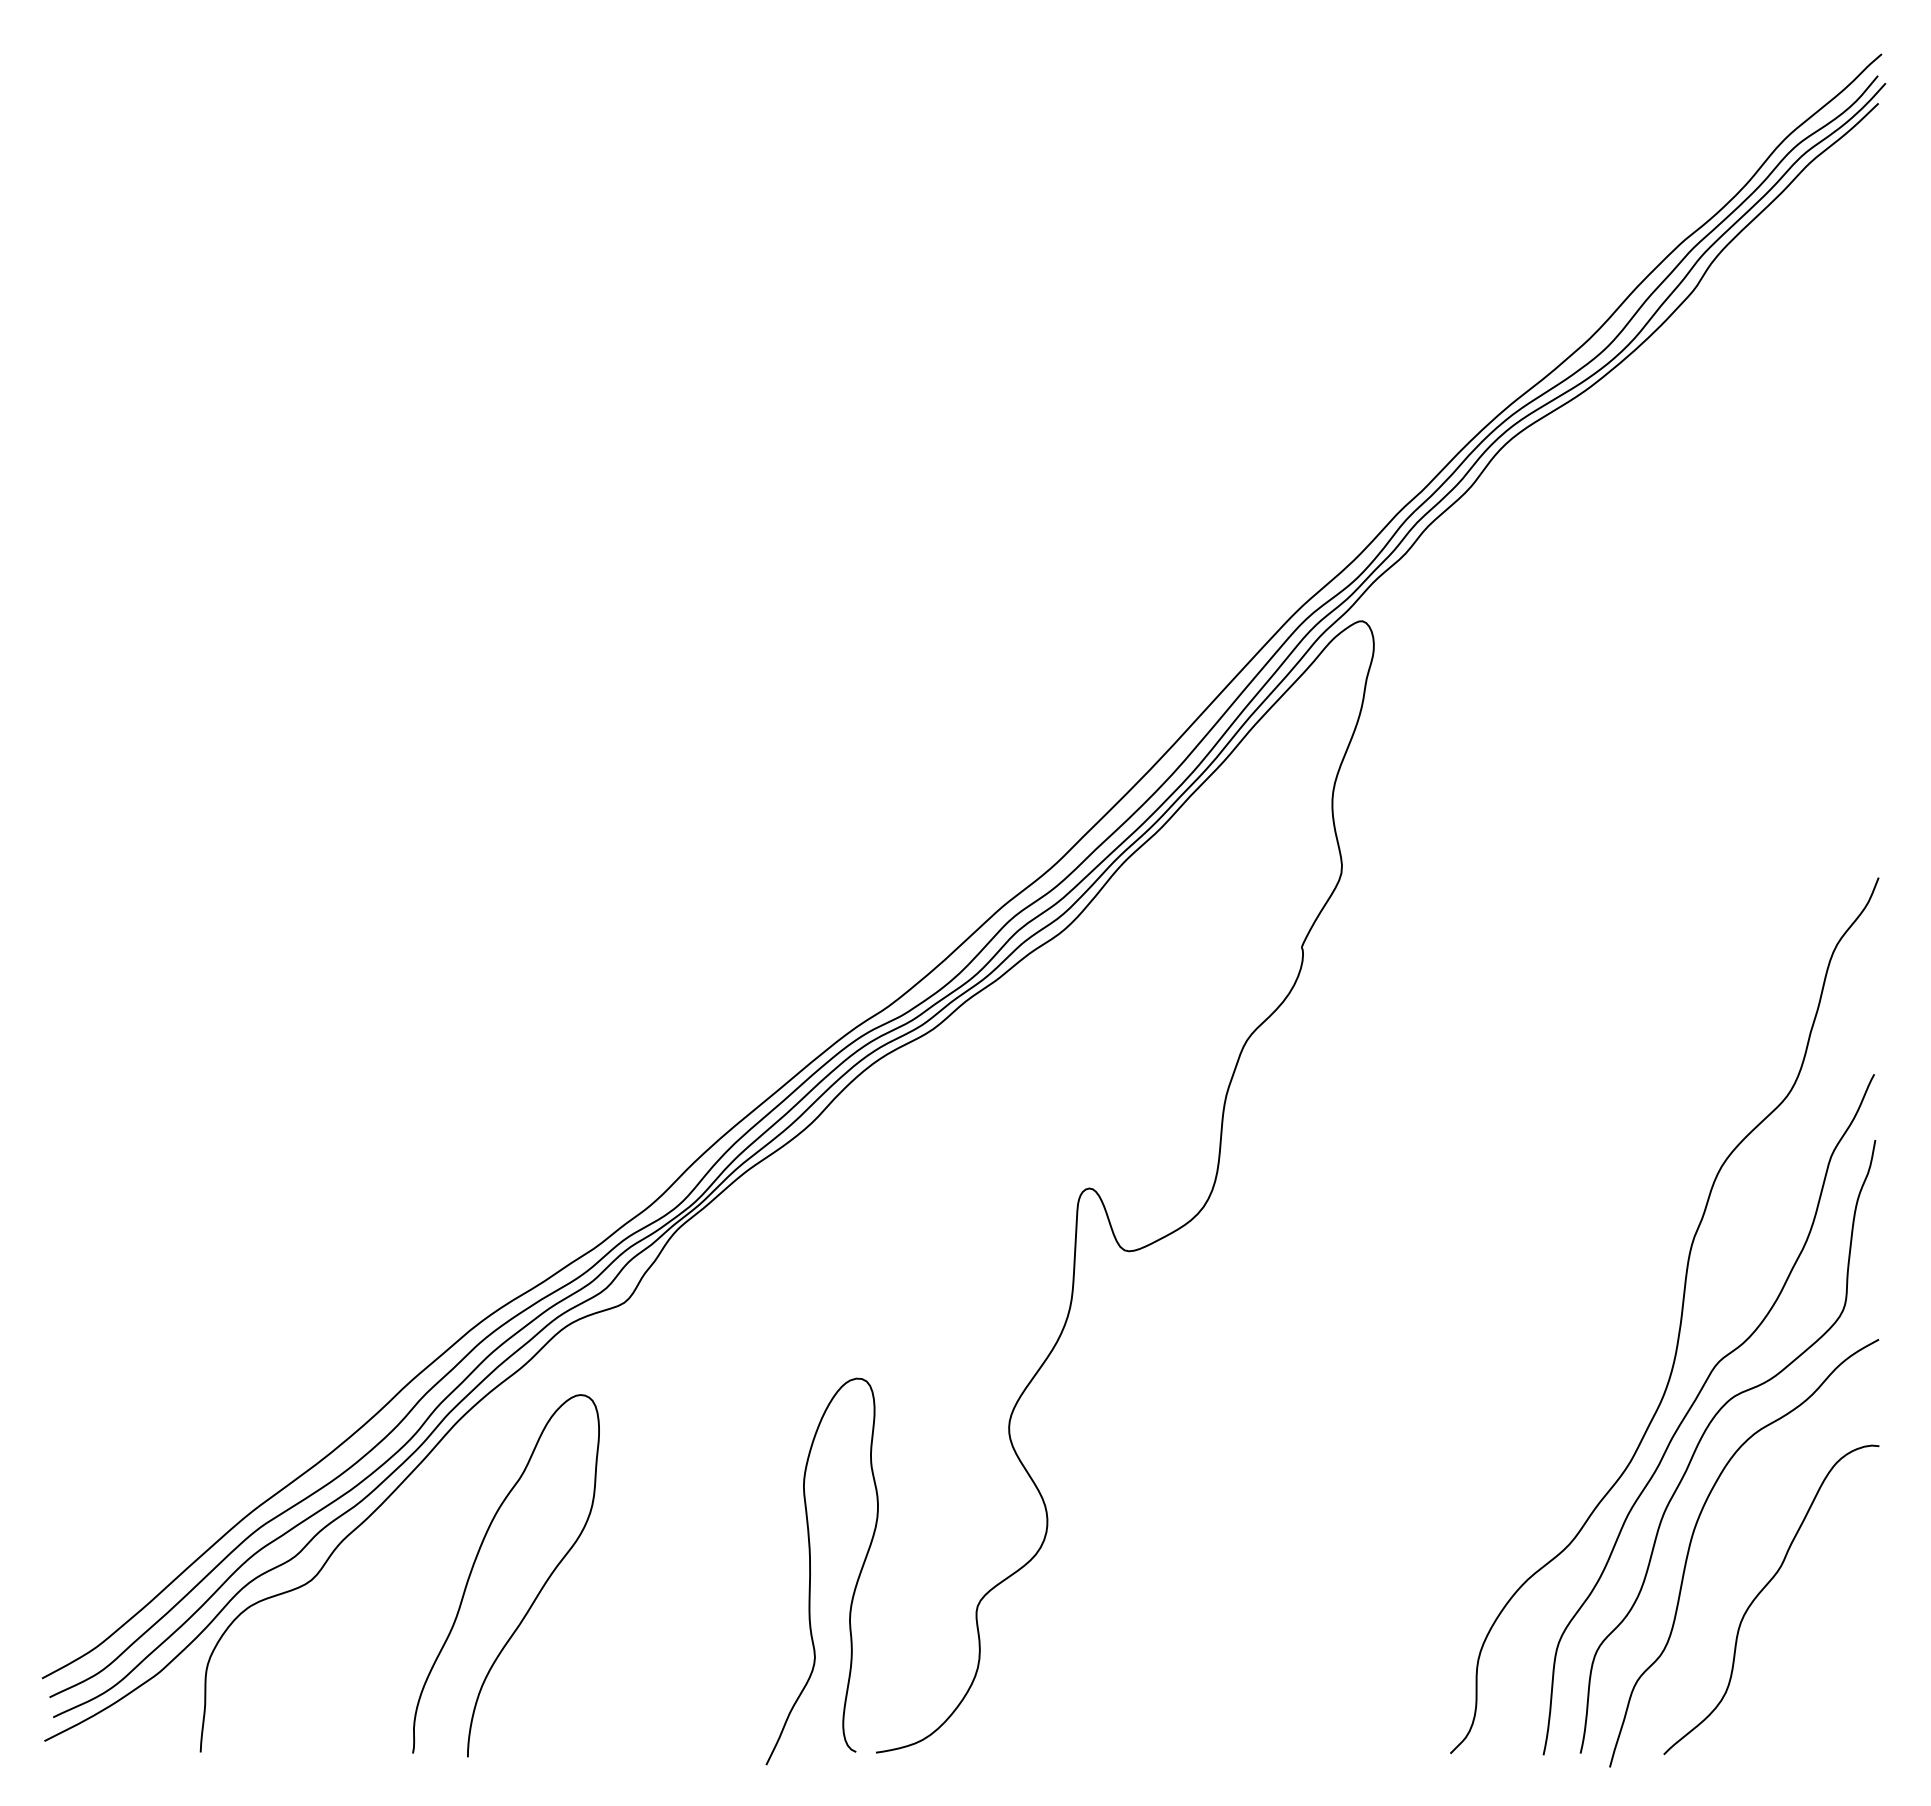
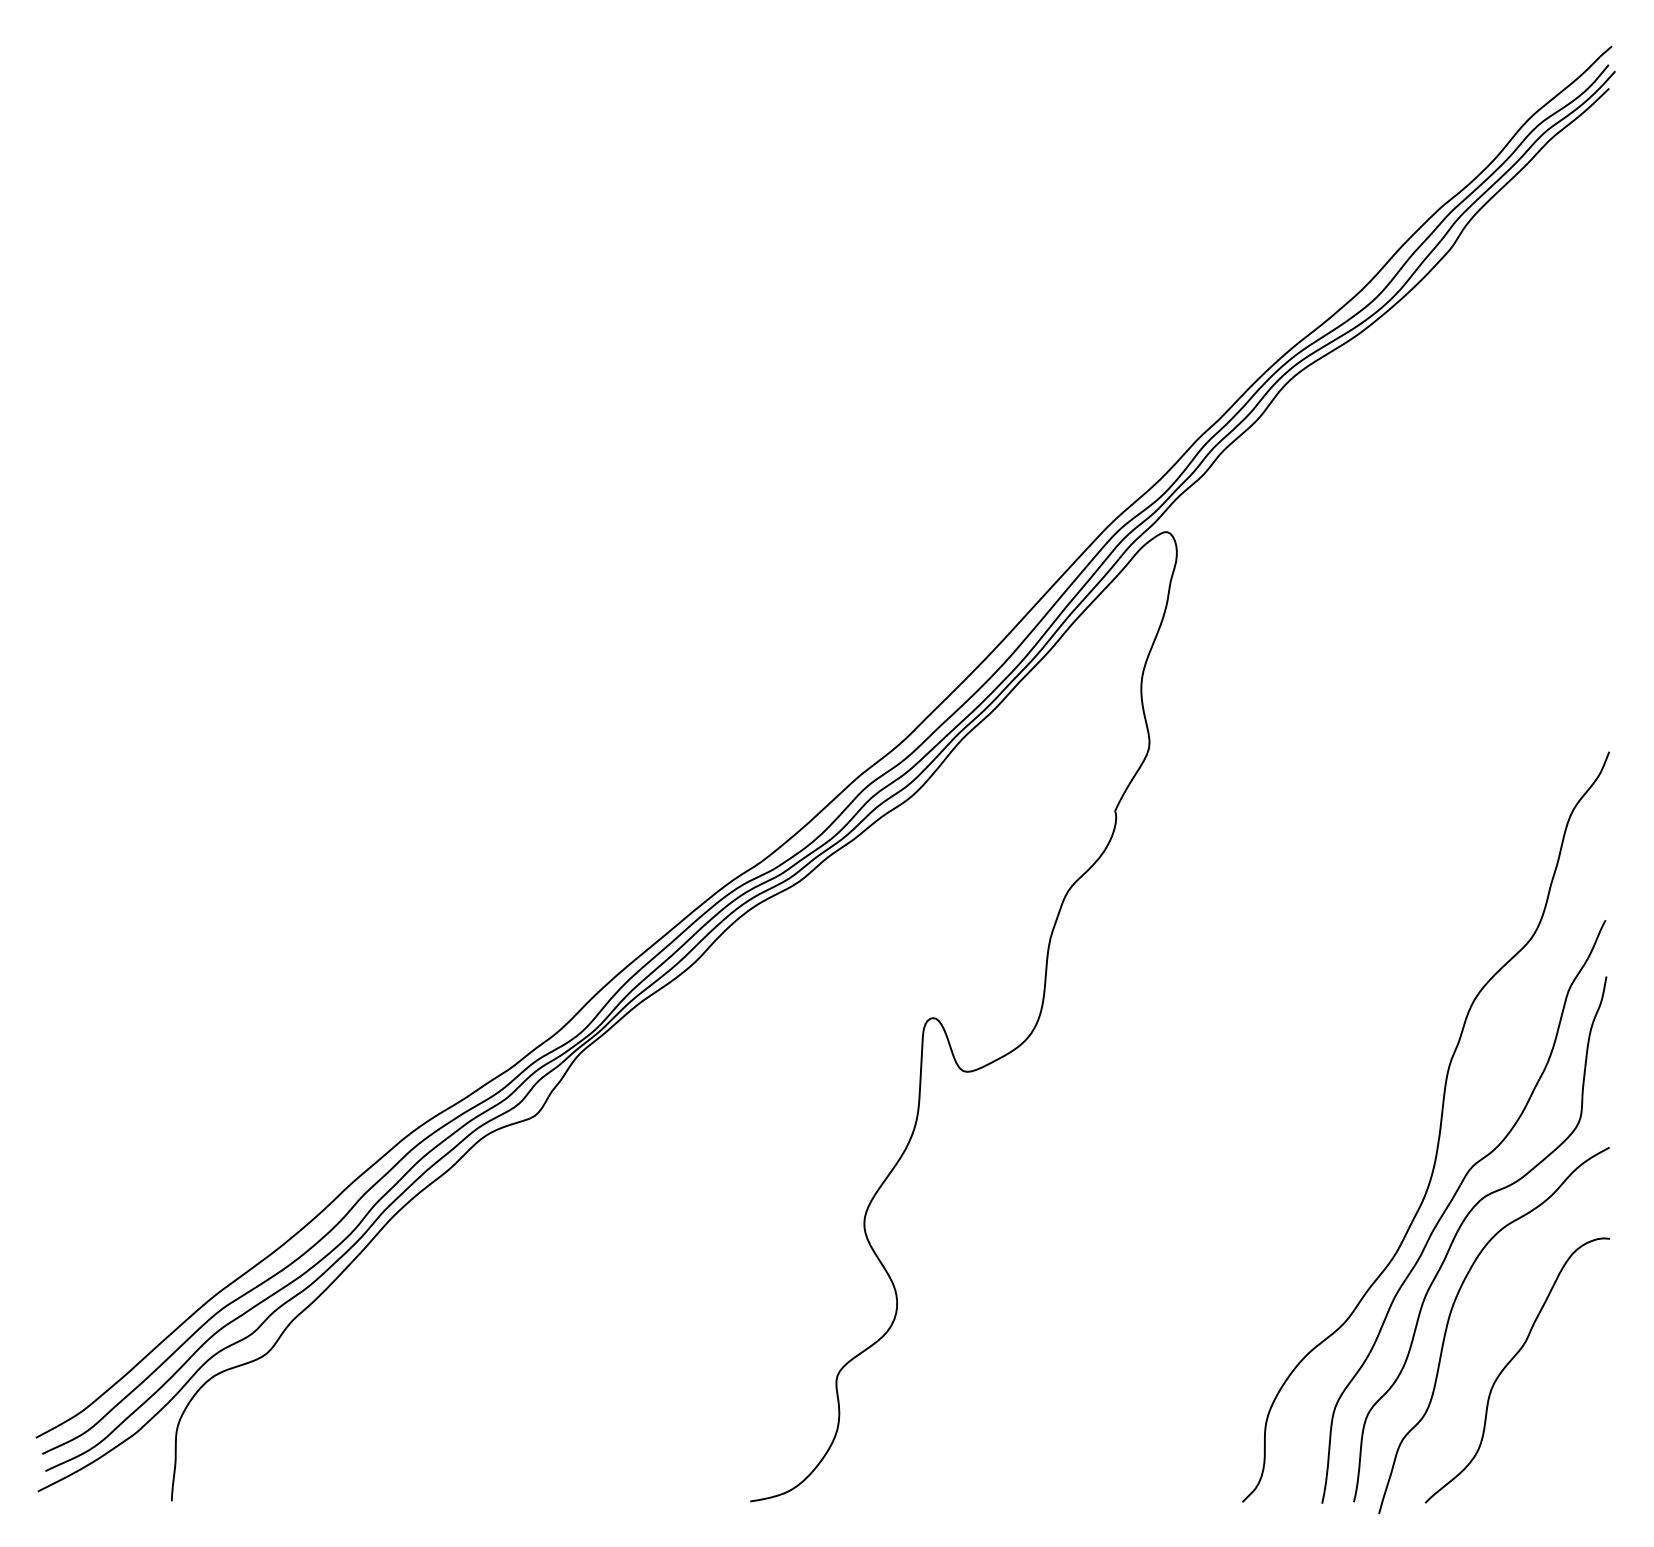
curve: (474, 1565) -> (406, 1341), removed
curve: (810, 1571) -> (694, 1346), removed

